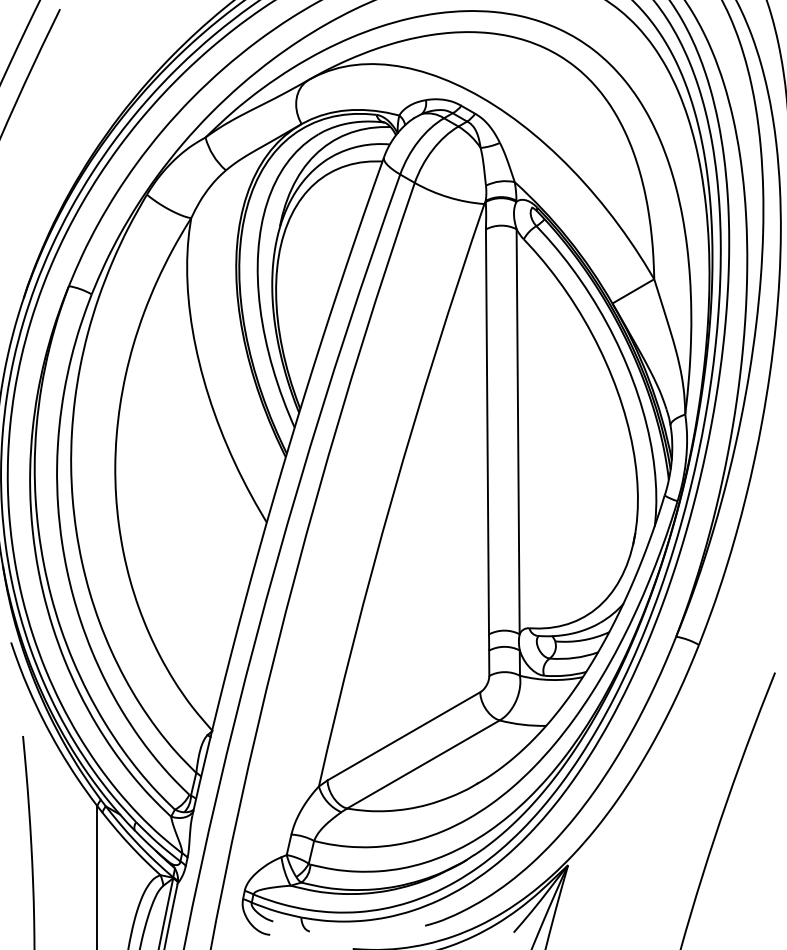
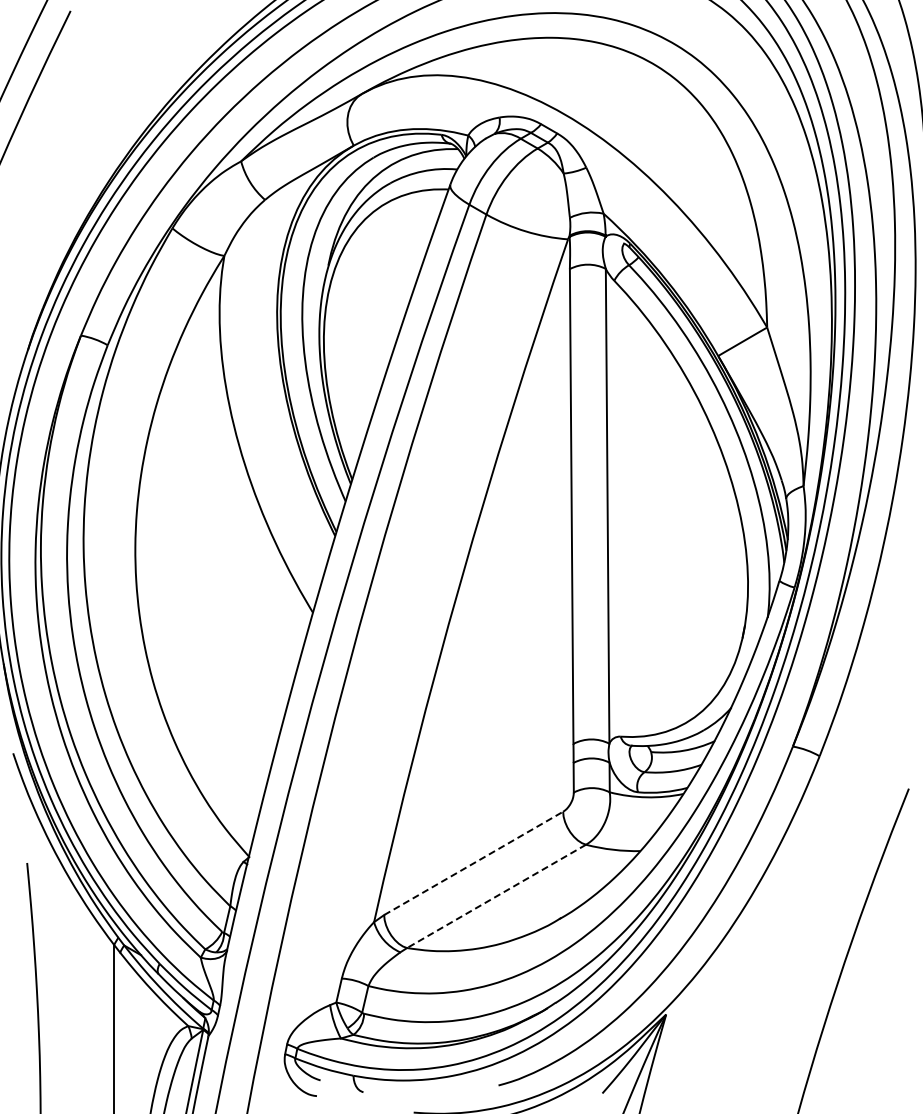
line: (404, 736) -> (474, 863), solid -> dashed
line: (423, 764) -> (496, 896), solid -> dashed

